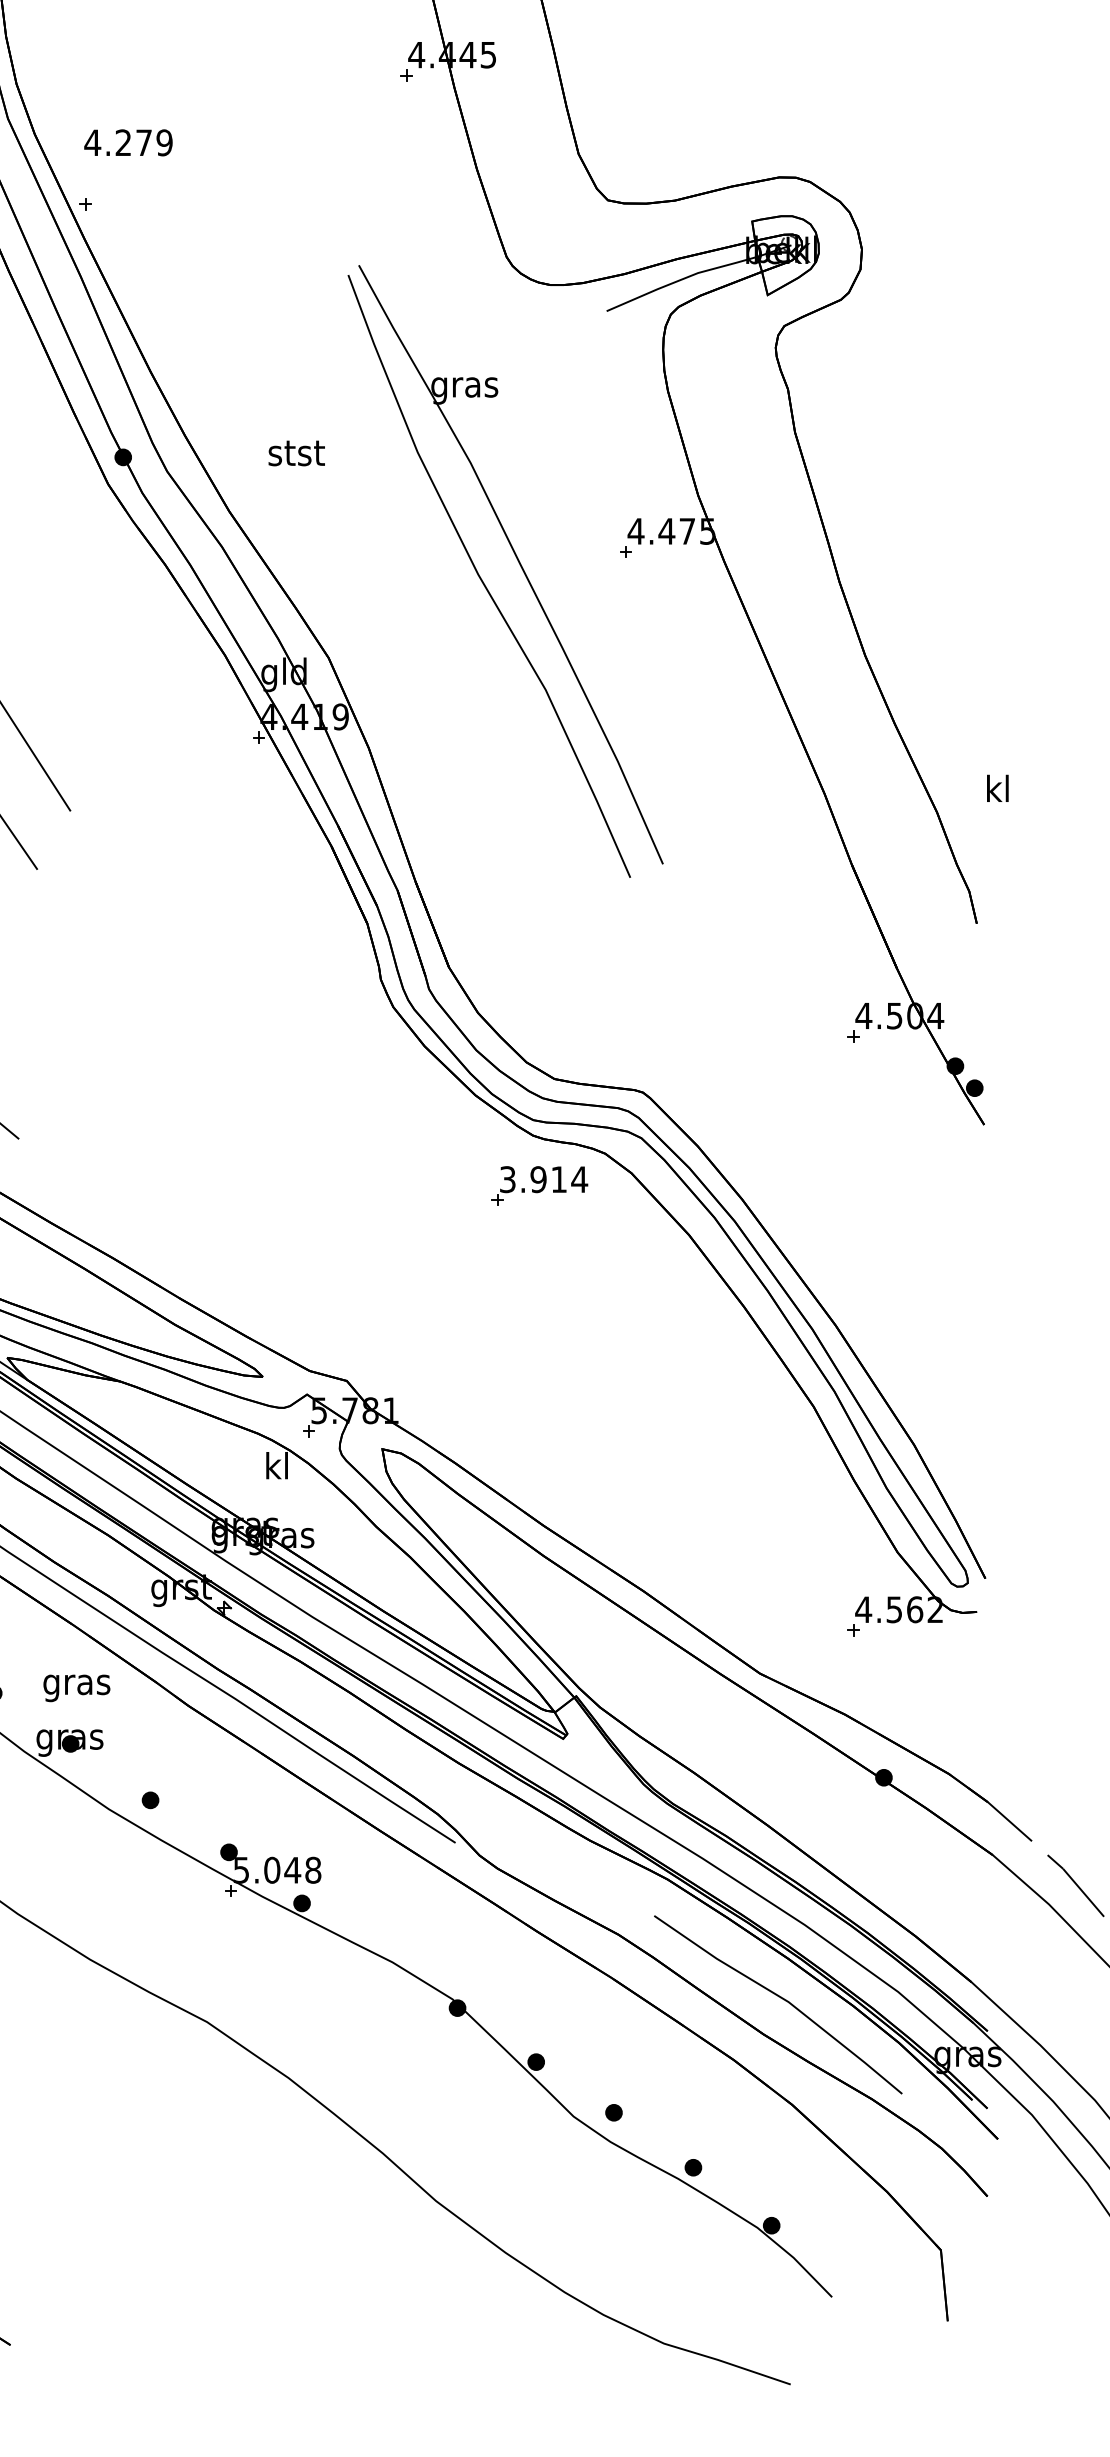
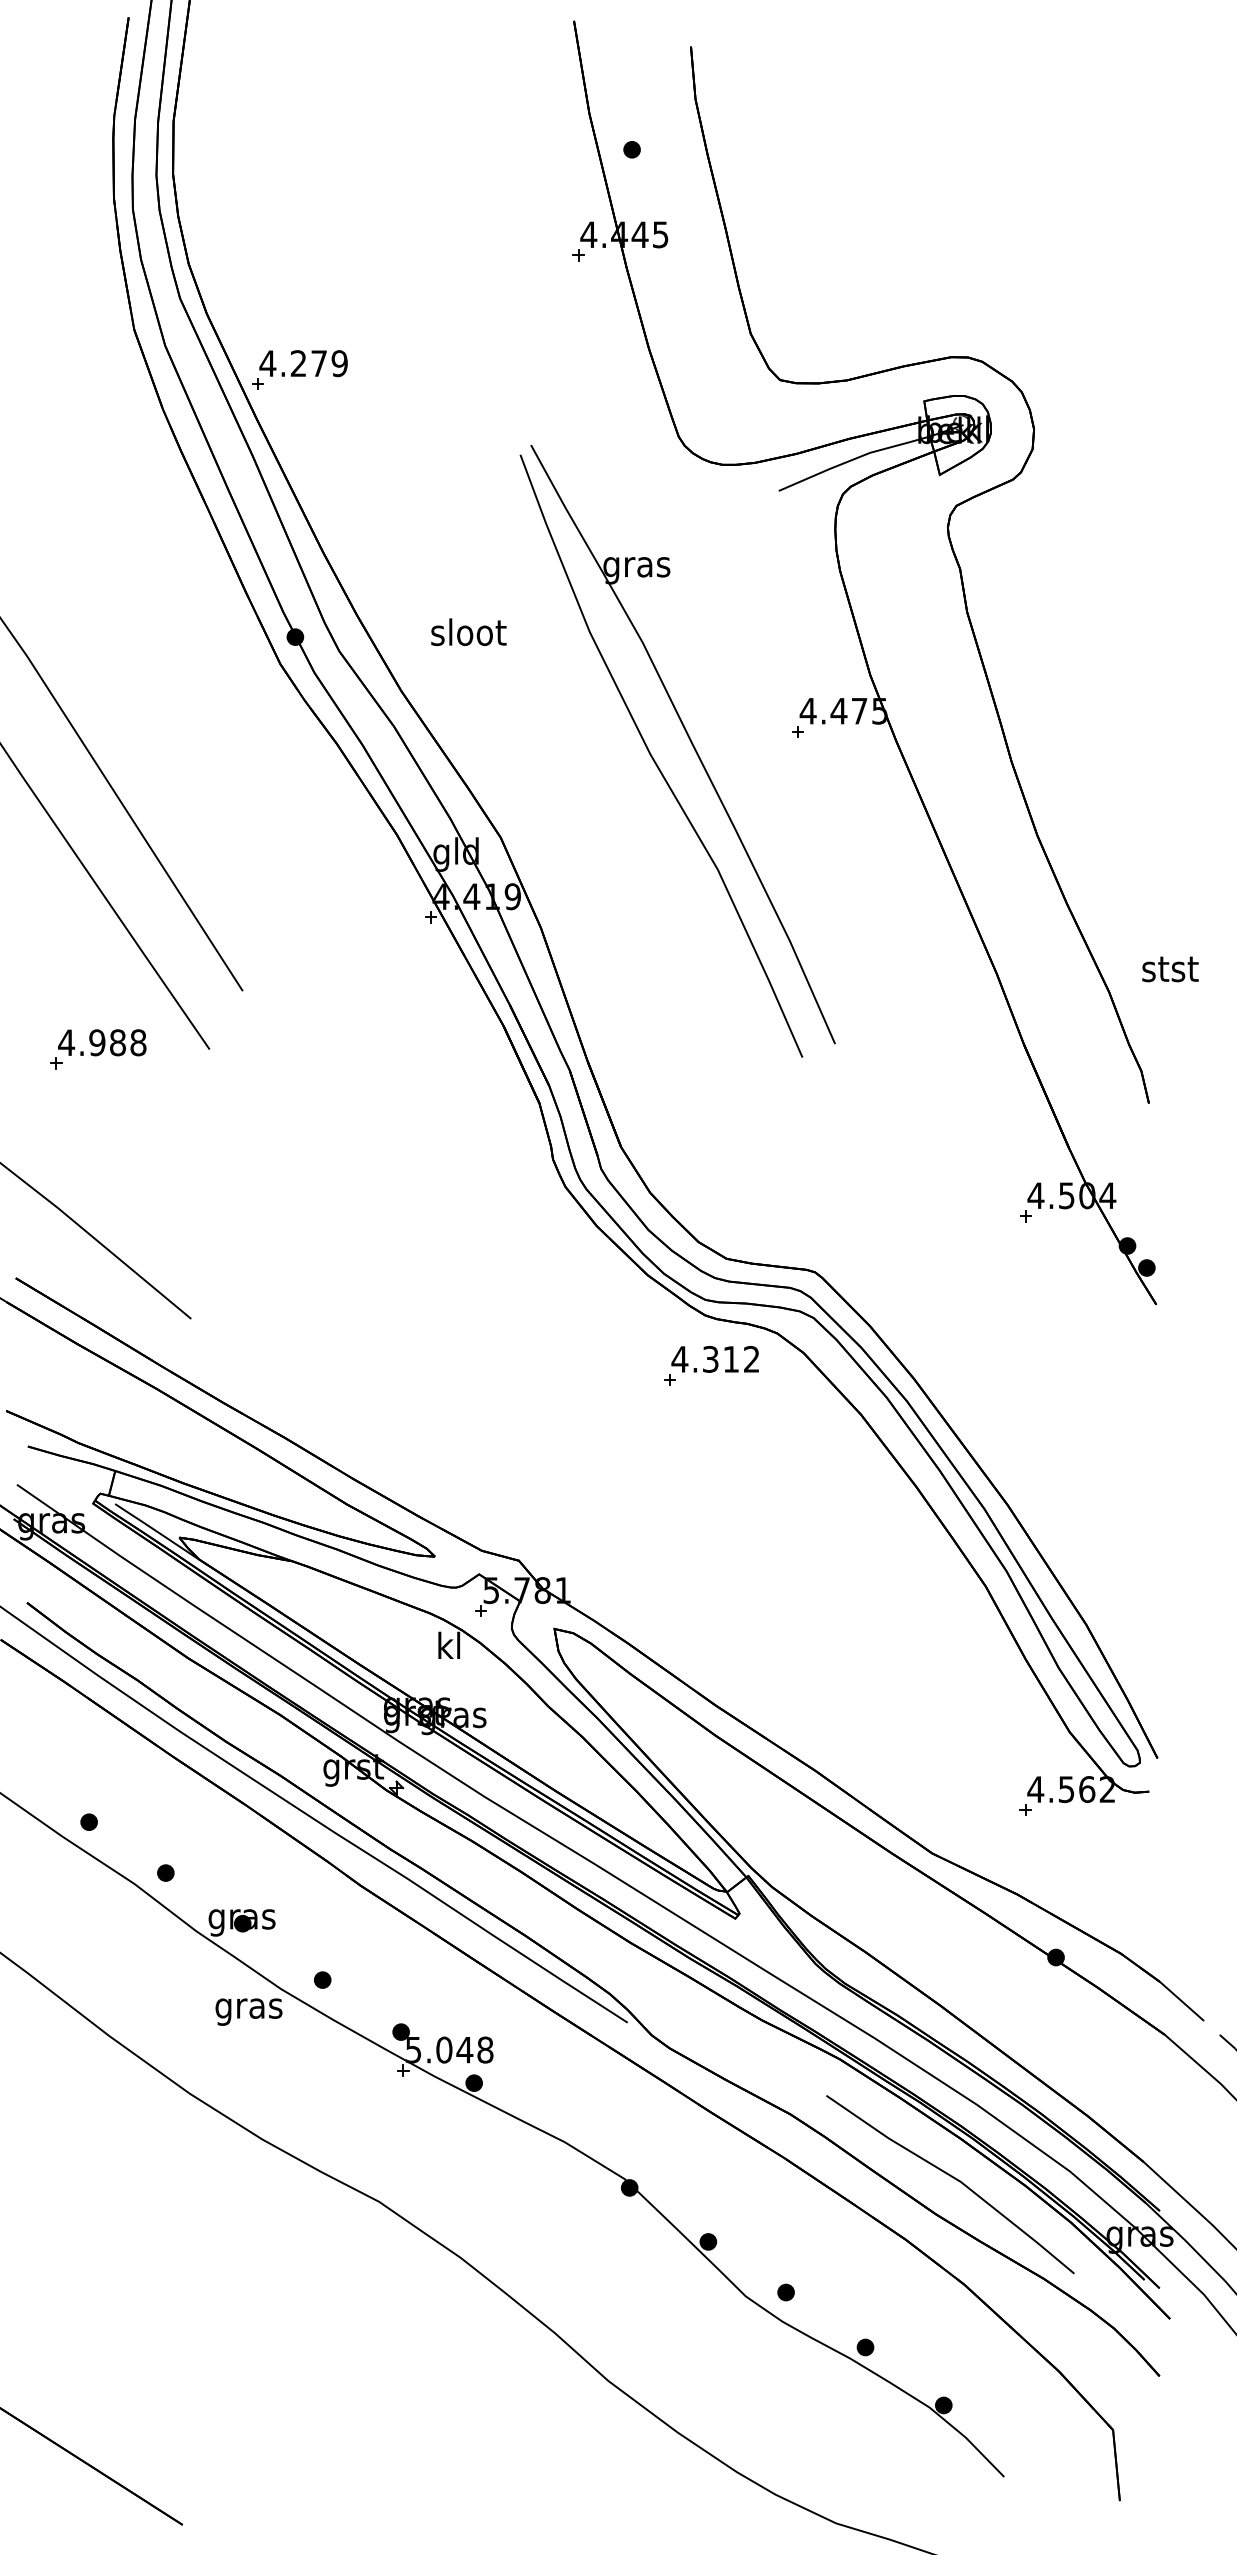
text: (128, 142) -> (303, 363), moved
text: (296, 452) -> (468, 632), stst -> sloot
text: (998, 788) -> (1170, 968), kl -> stst
text: (543, 1178) -> (715, 1358), 3.914 -> 4.312
text: (76, 1687) -> (248, 2011), moved

